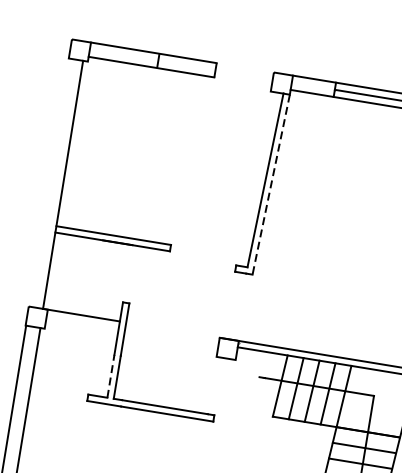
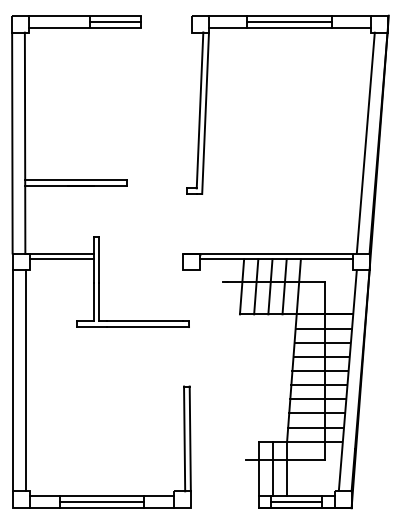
line: (186, 66) -> (115, 22), added
line: (49, 181) -> (12, 142), added
line: (271, 184) -> (205, 113), dashed -> solid
line: (82, 322) -> (61, 259), added
line: (110, 375) -> (93, 301), dashed -> solid

